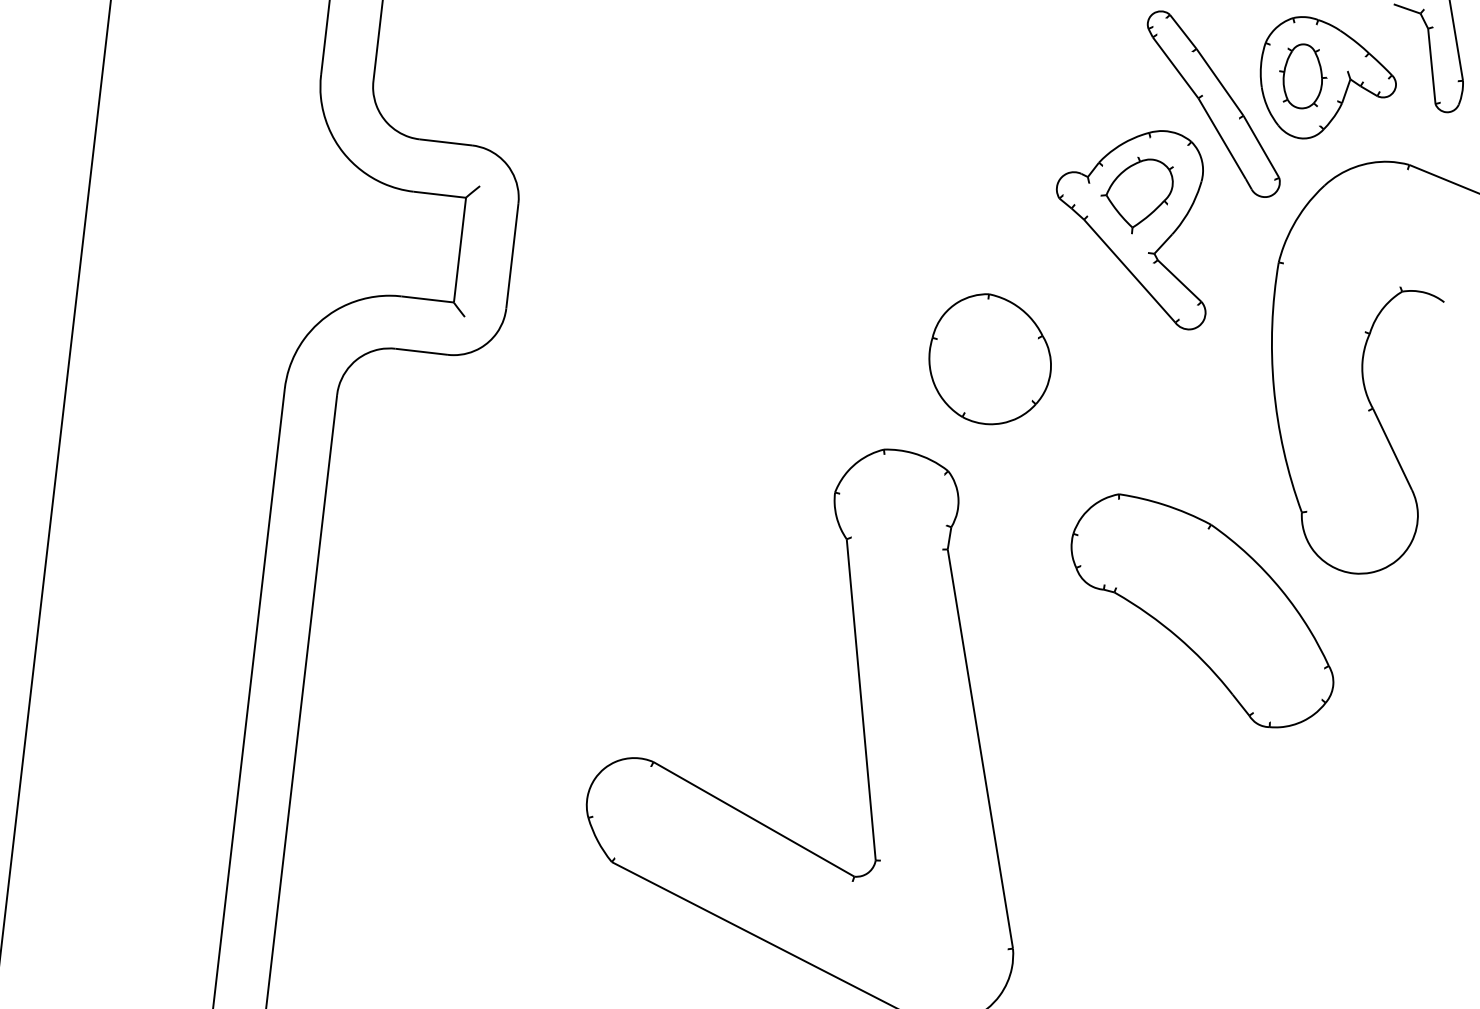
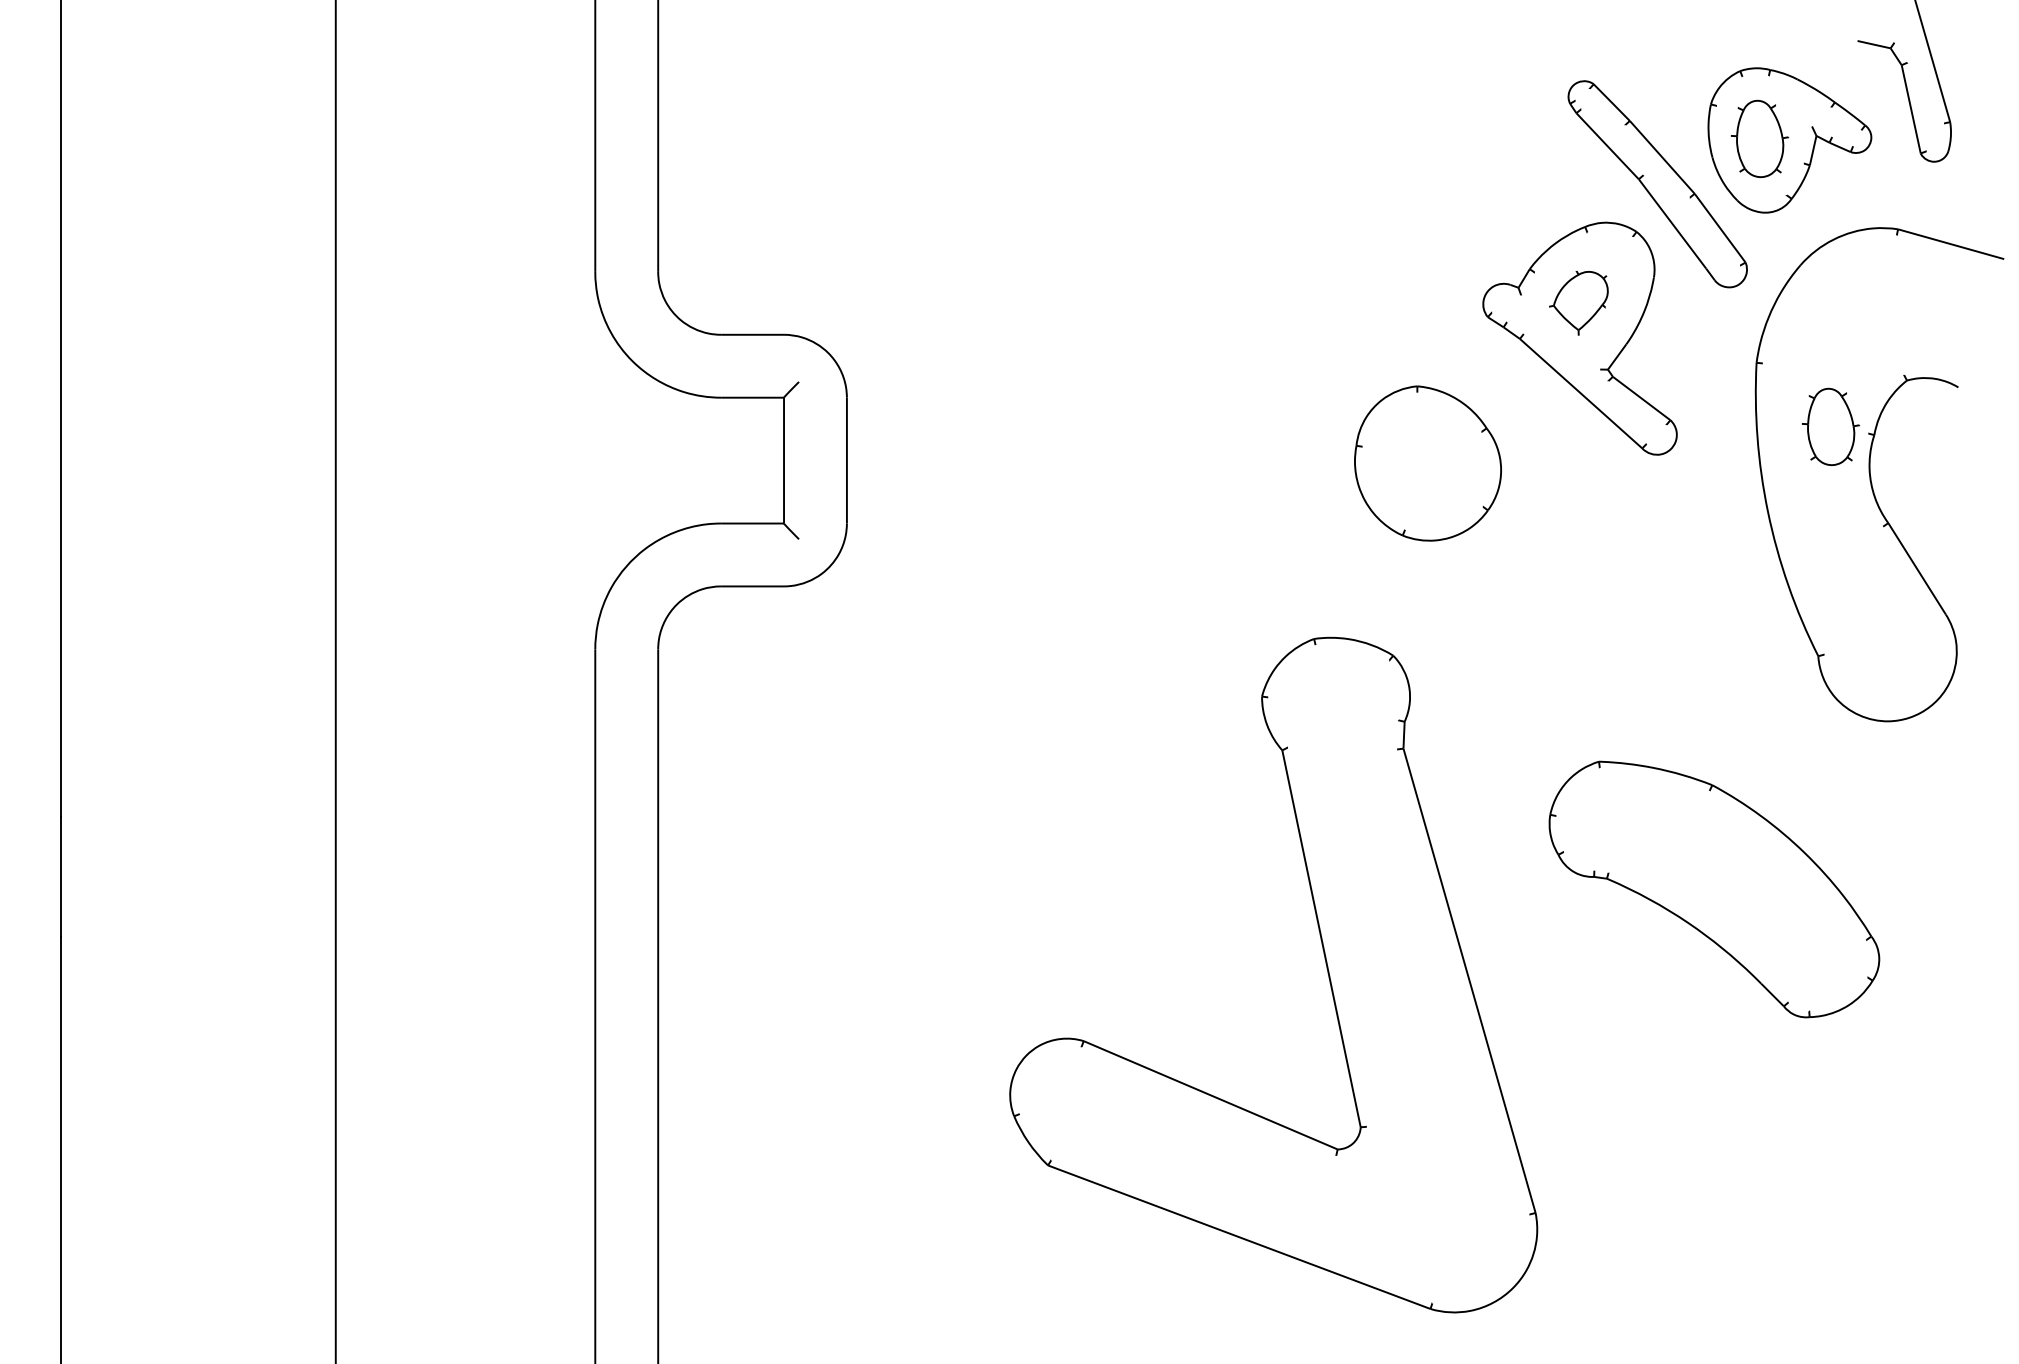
part: (1136, 195) -> (1578, 303), size x0.7
part: (1334, 322) -> (1831, 426), added
part: (990, 359) -> (1427, 463), moved
part: (1202, 611) -> (1714, 889), moved

